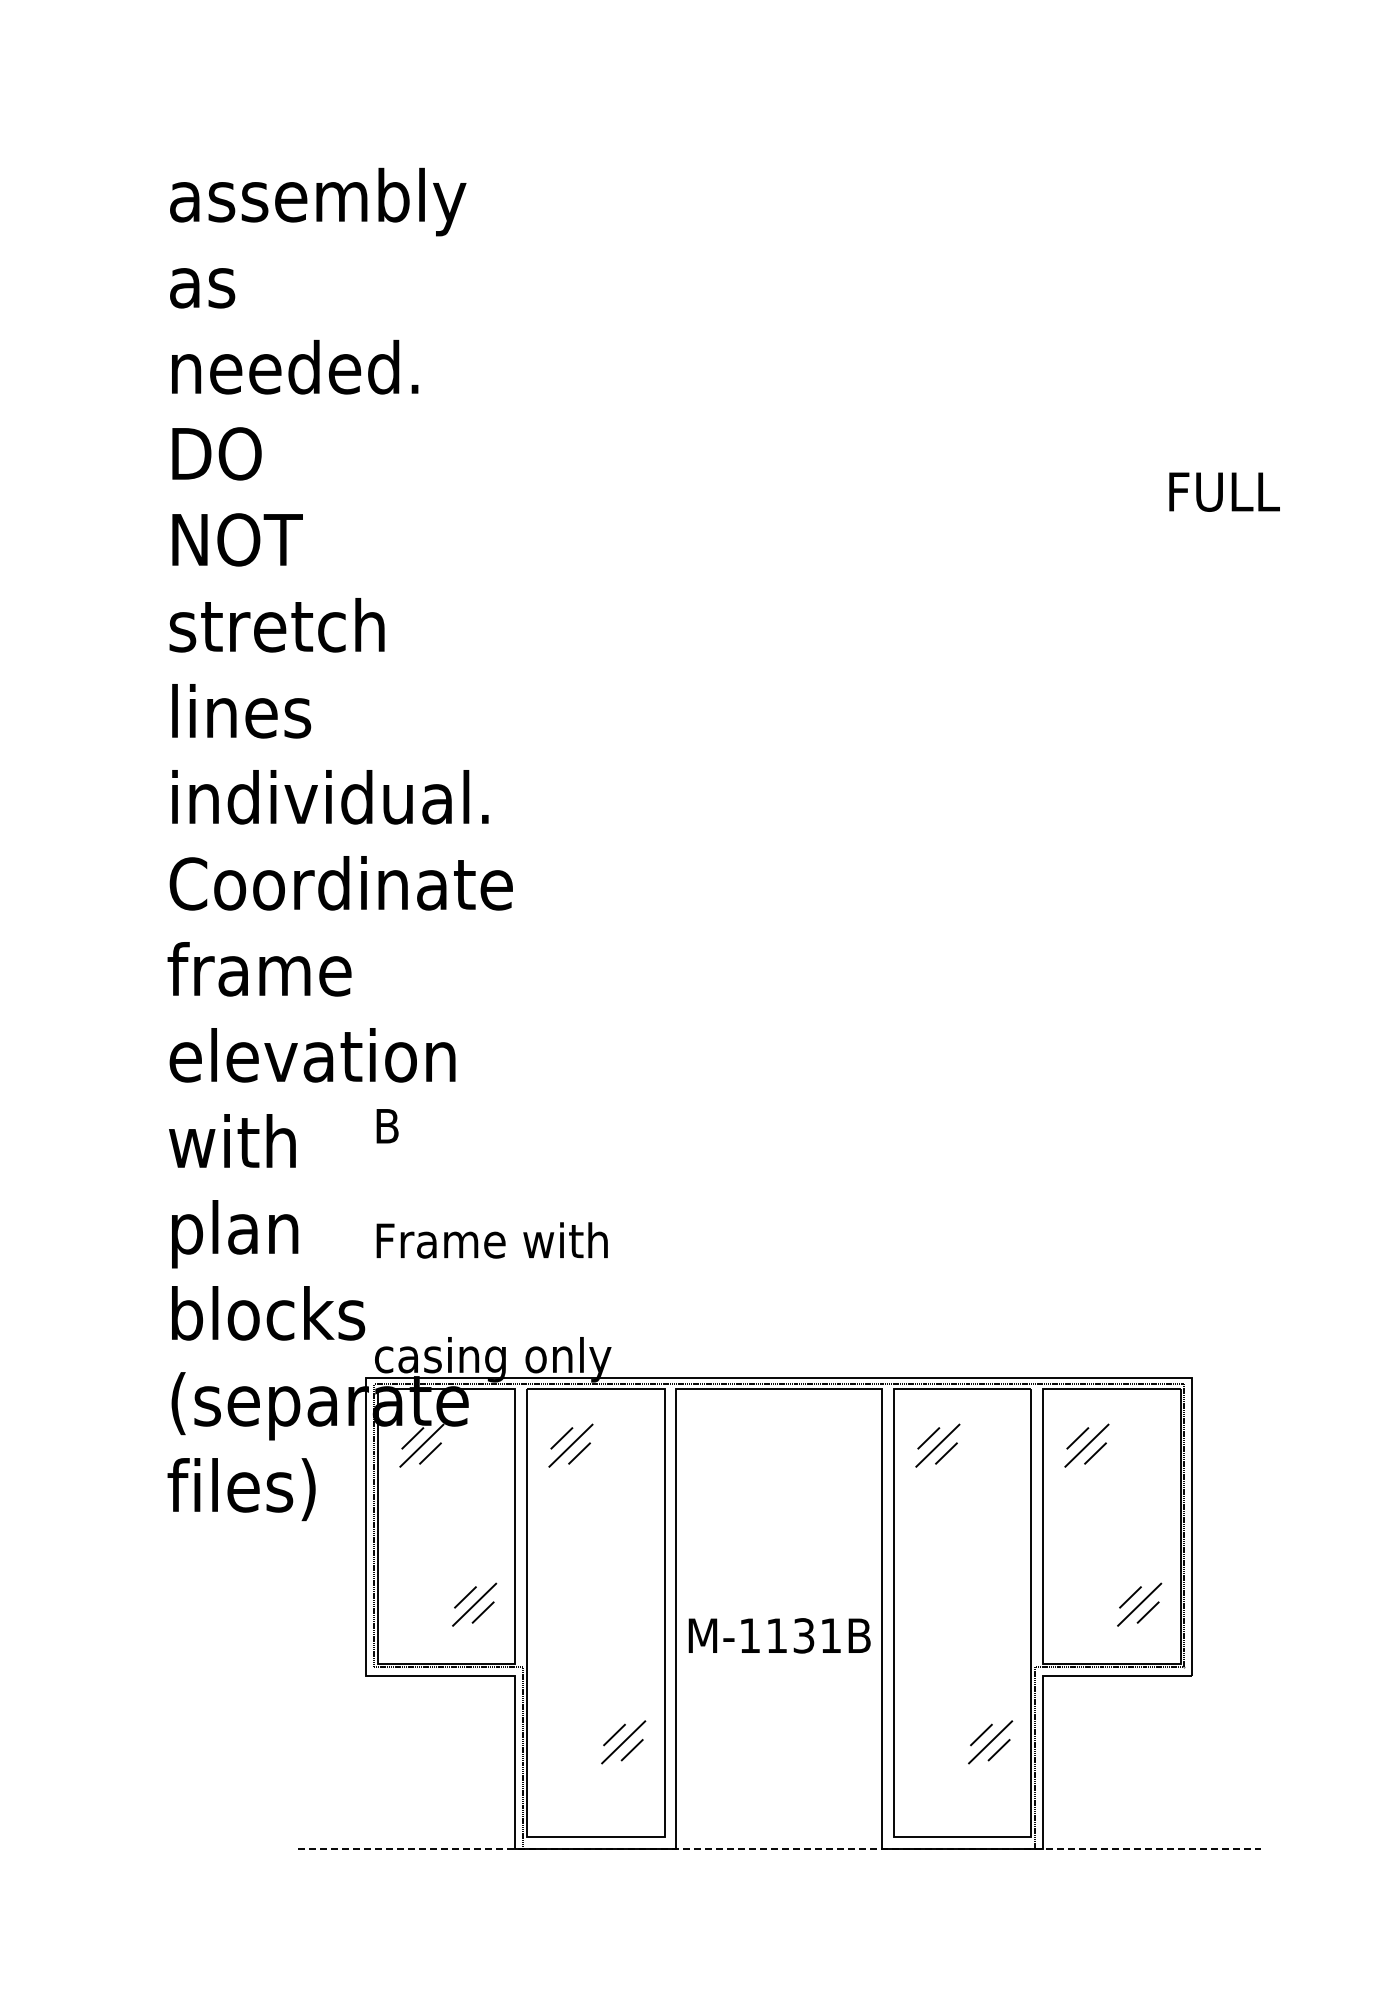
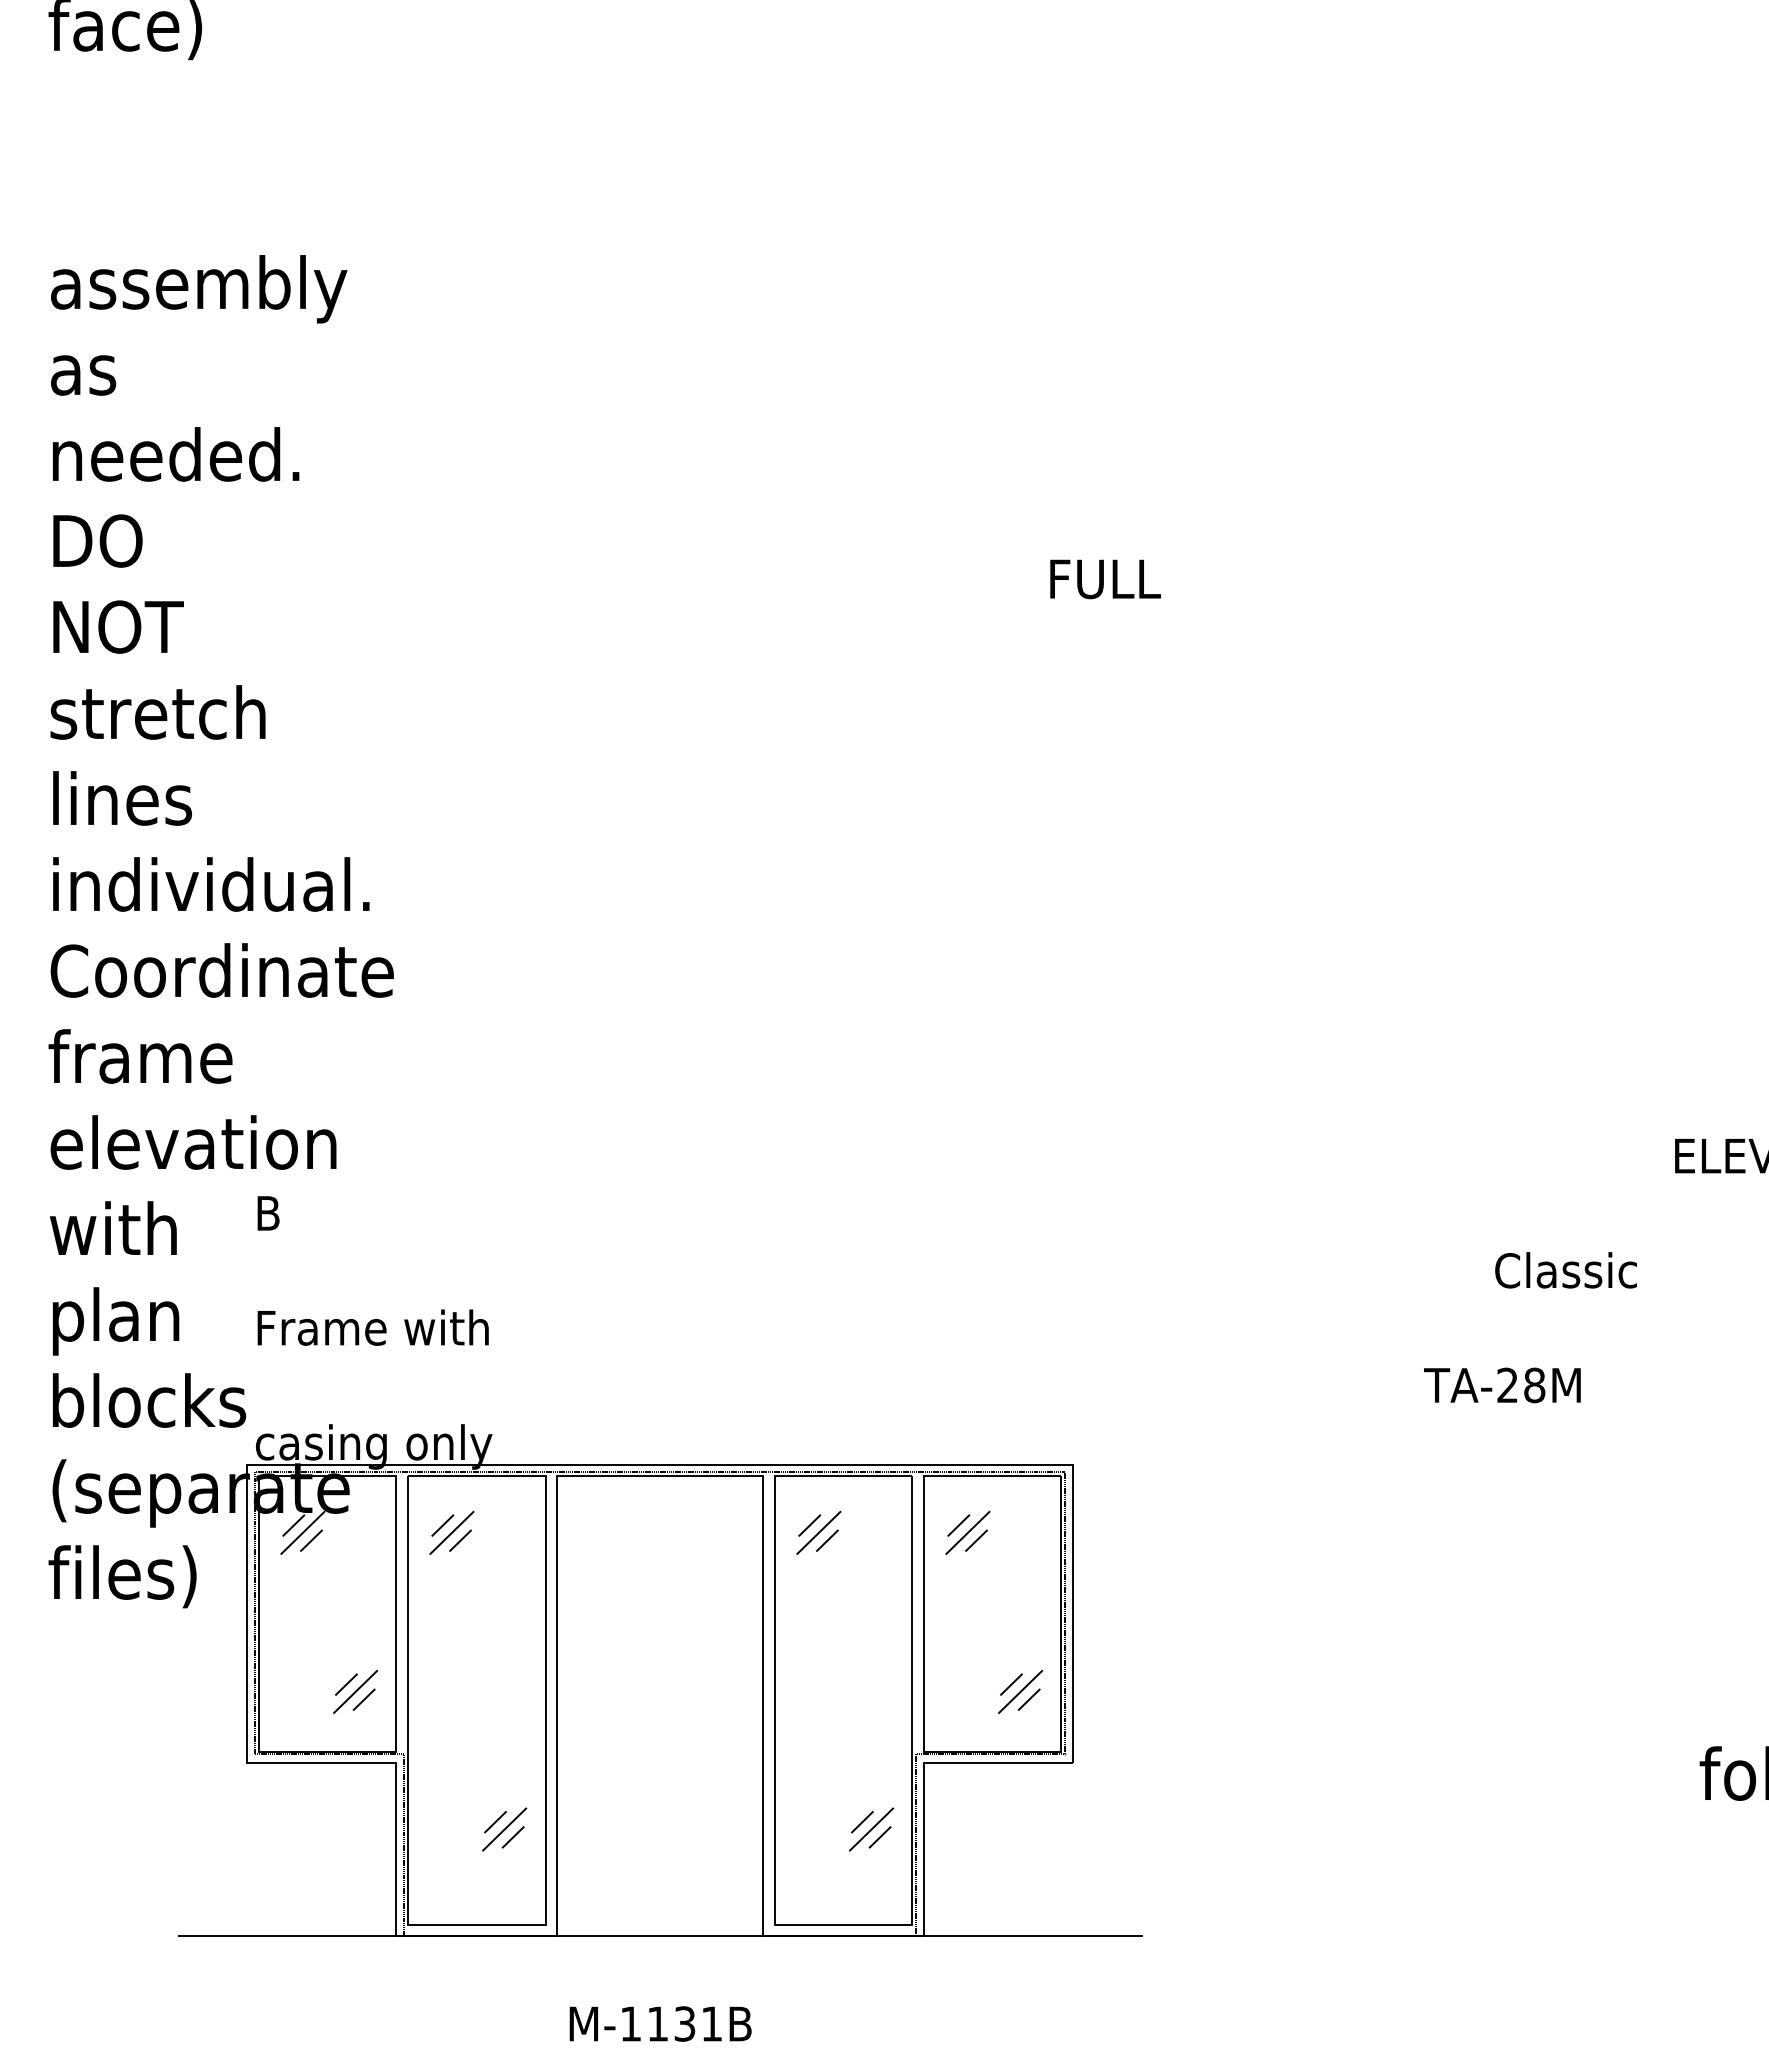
text: (779, 1635) -> (660, 2023), moved
line: (779, 1849) -> (660, 1936), dashed -> solid

